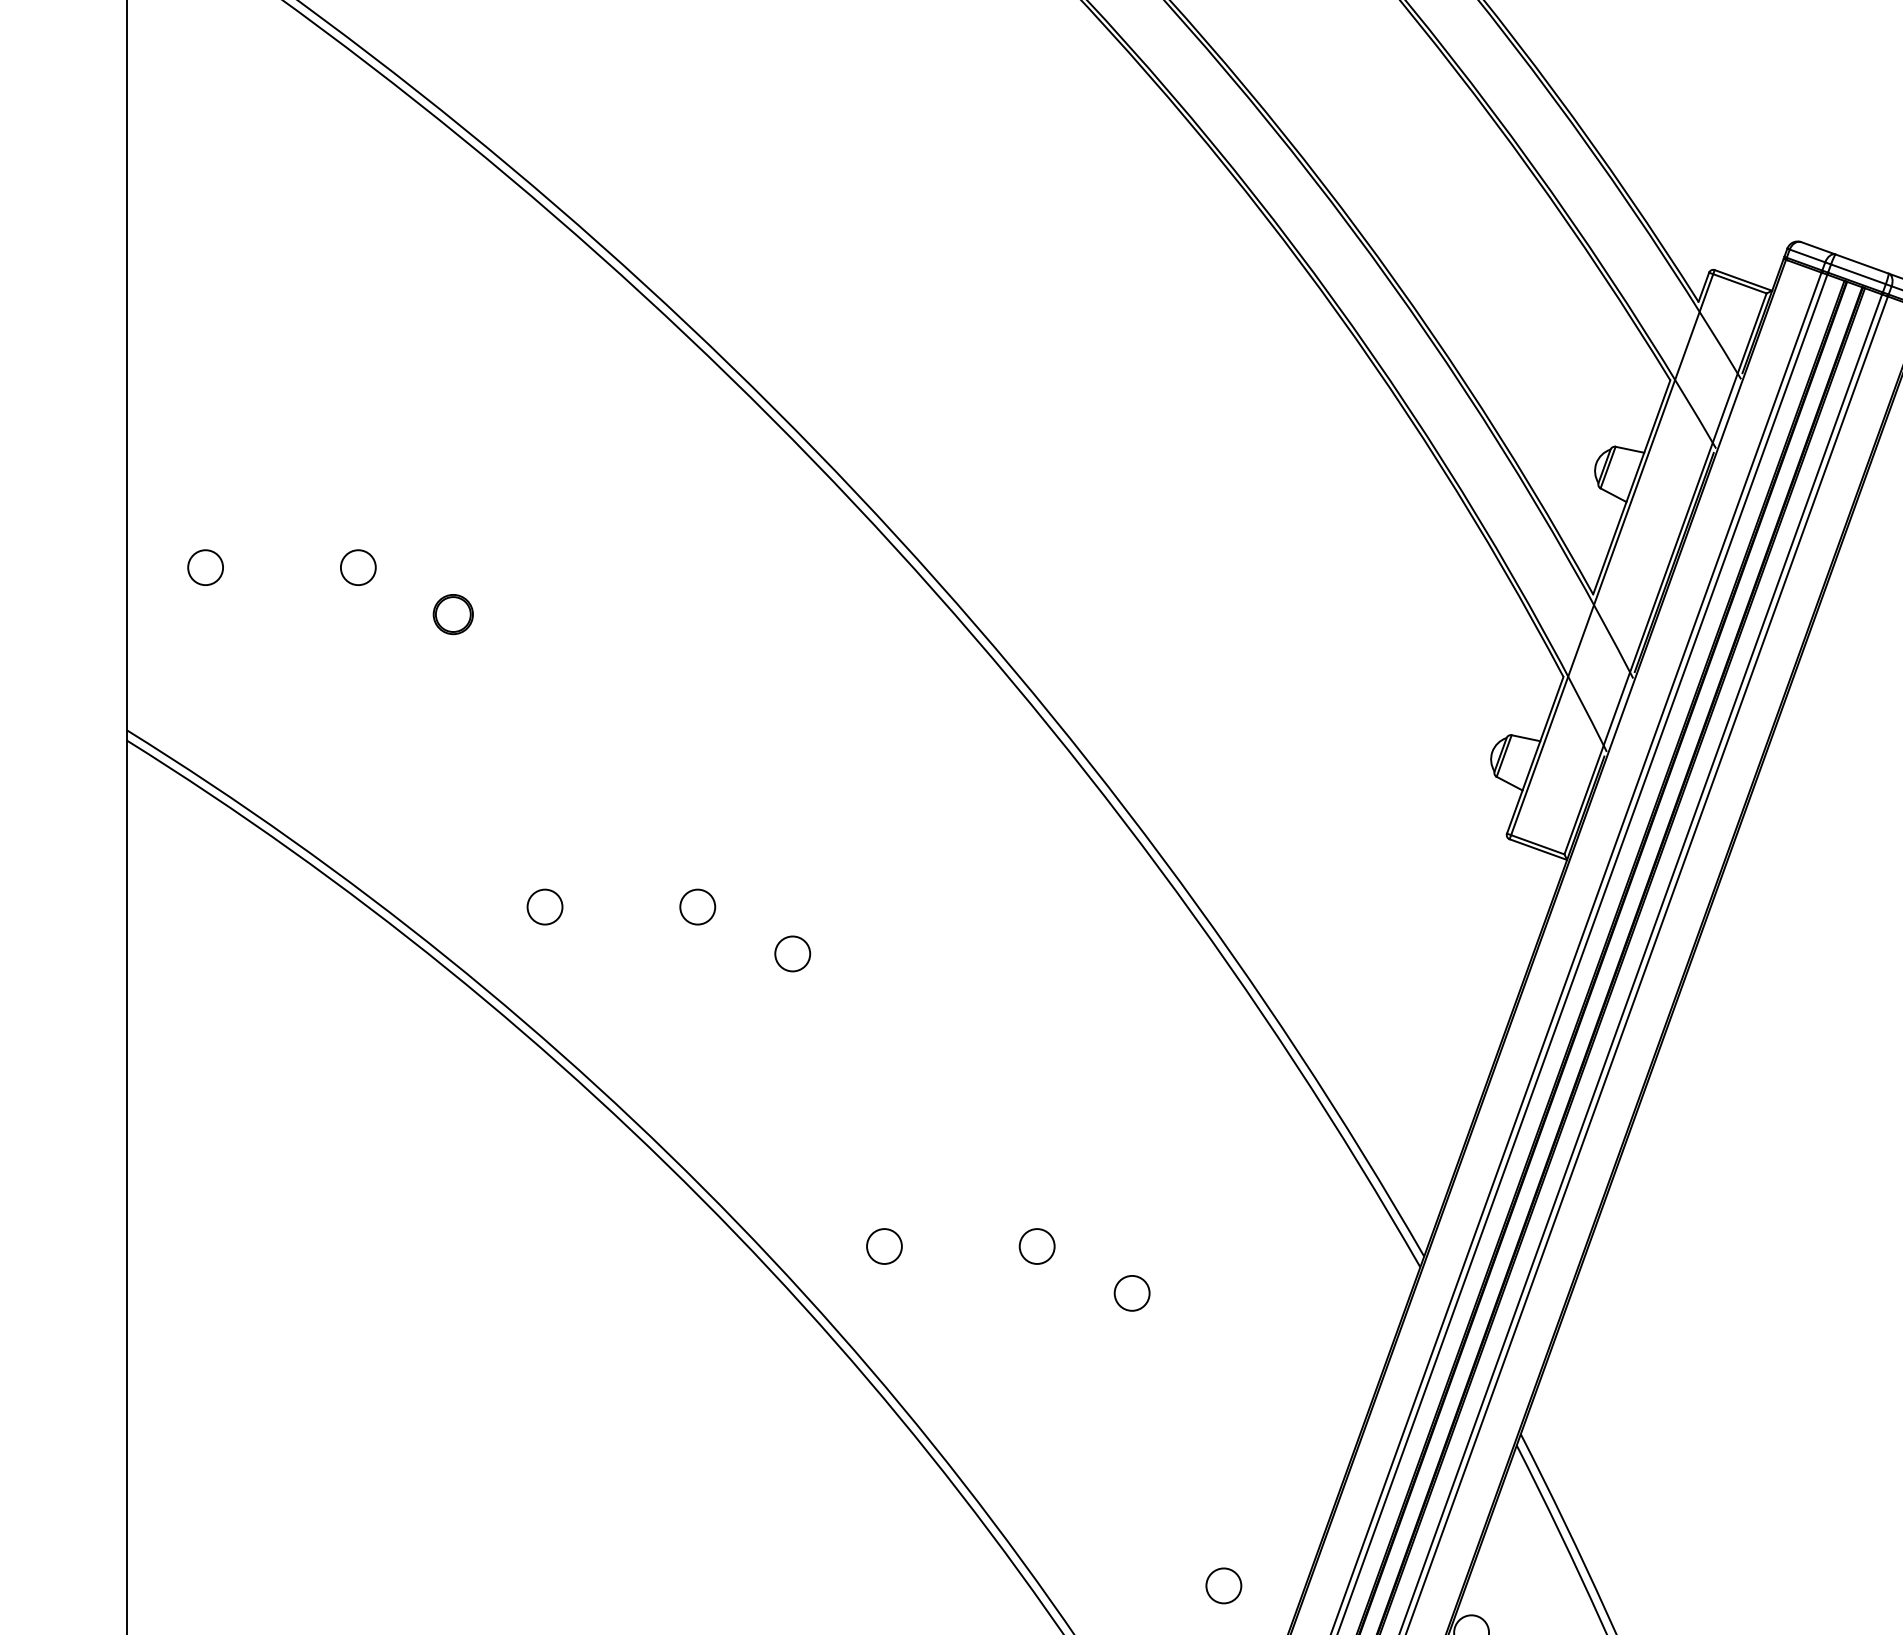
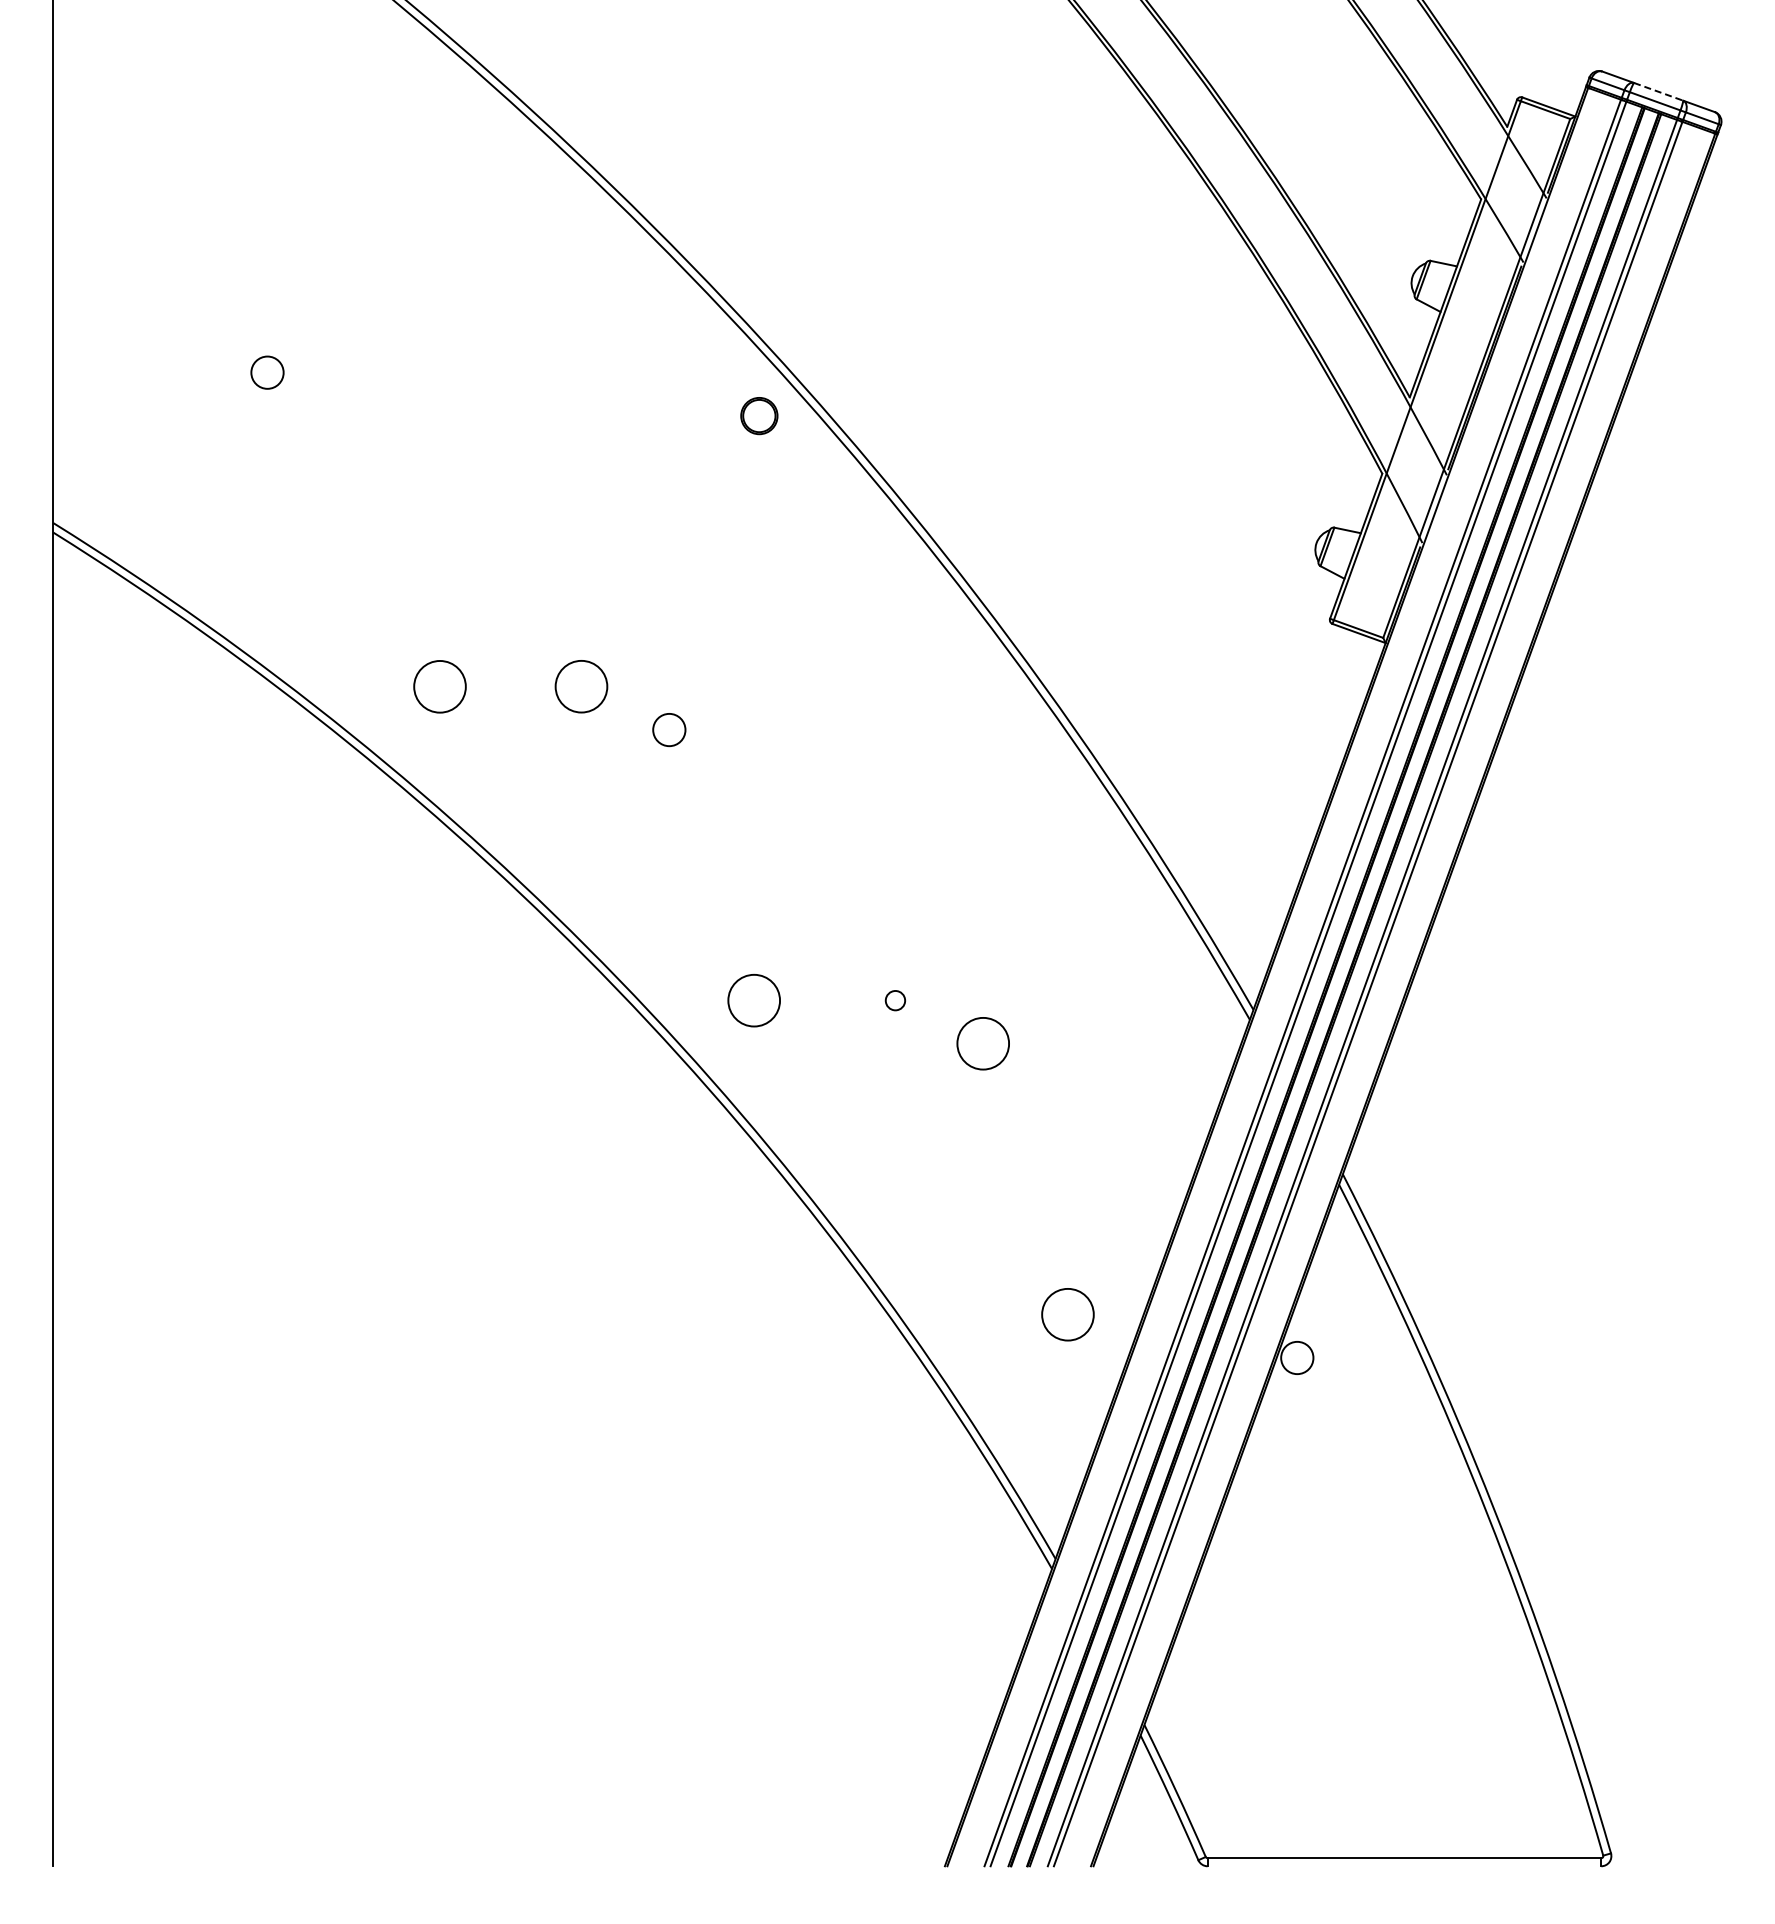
line: (1863, 263) -> (1659, 91), solid -> dashed
circle: (205, 567) -> (126, 372), removed
part: (453, 615) -> (759, 416), moved
circle: (545, 906) -> (440, 686), size x1.6
circle: (697, 906) -> (581, 686), size x1.6
circle: (884, 1246) -> (754, 1000), size x1.6
circle: (1037, 1246) -> (895, 1000), size x0.6
circle: (1132, 1293) -> (983, 1044), size x1.6
circle: (1224, 1585) -> (1068, 1314), size x1.6

